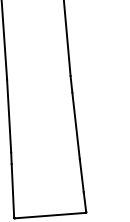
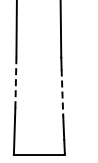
line: (8, 115) -> (15, 82), solid -> dashed
line: (76, 126) -> (62, 93), solid -> dashed

